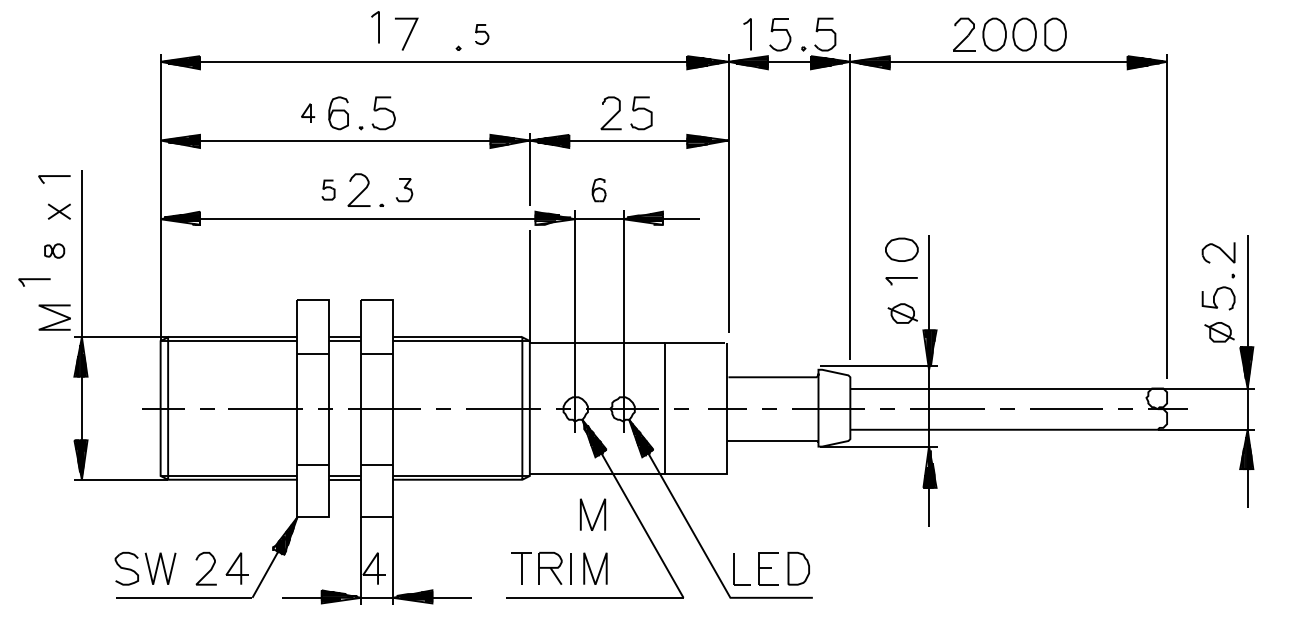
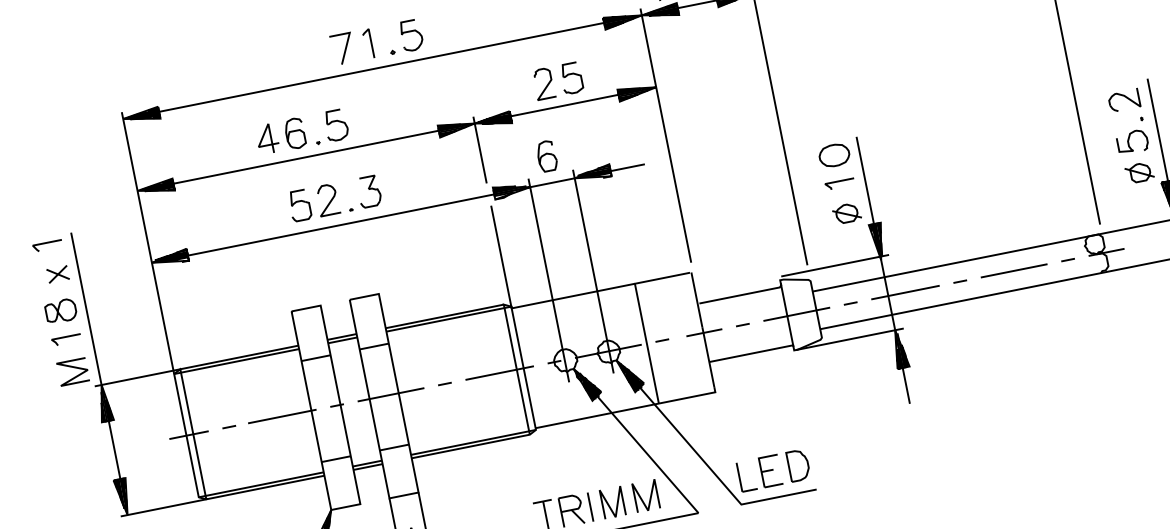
line: (378, 27) -> (371, 43), moved
part: (482, 34) -> (412, 35), size x1.67
part: (307, 112) -> (266, 138), size x1.67
part: (328, 189) -> (299, 205), size x1.67
part: (404, 189) -> (369, 191), size x1.43
part: (599, 189) -> (547, 155), size x1.43
part: (54, 250) -> (60, 310), size x1.67
line: (34, 280) -> (66, 338), moved
line: (596, 516) -> (649, 496), moved

